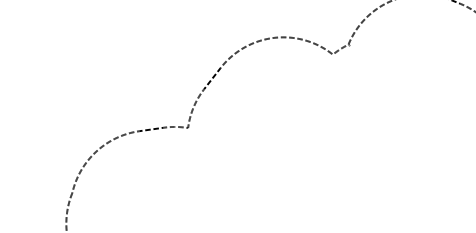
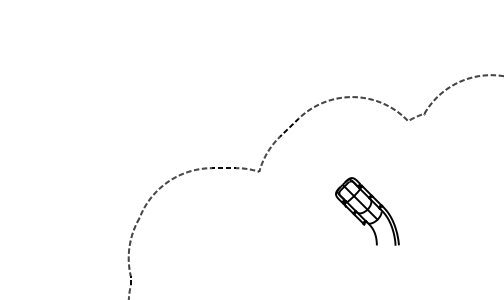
part: (304, 152) -> (367, 211), added

